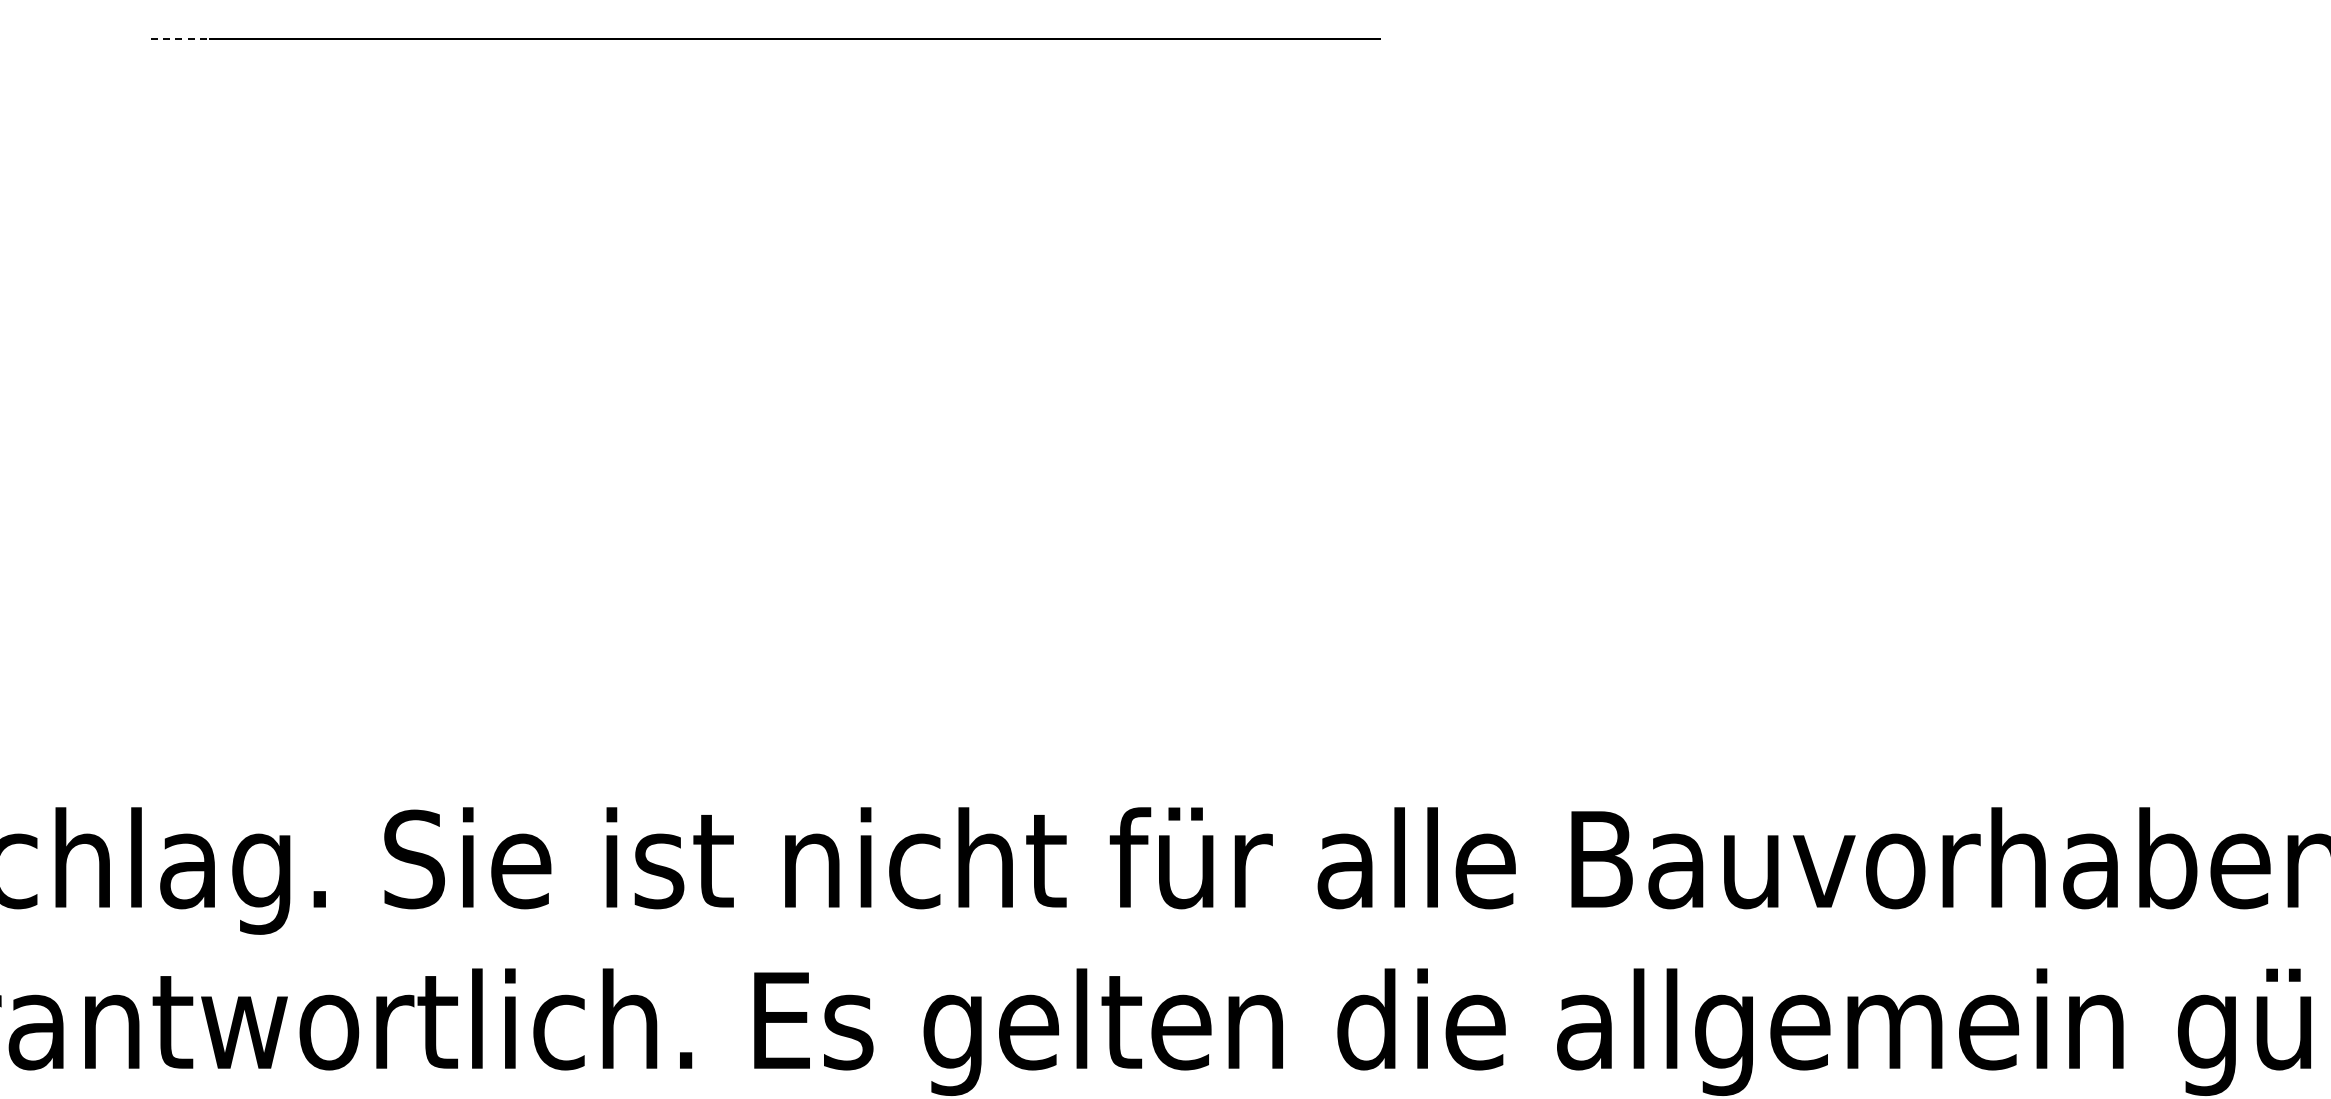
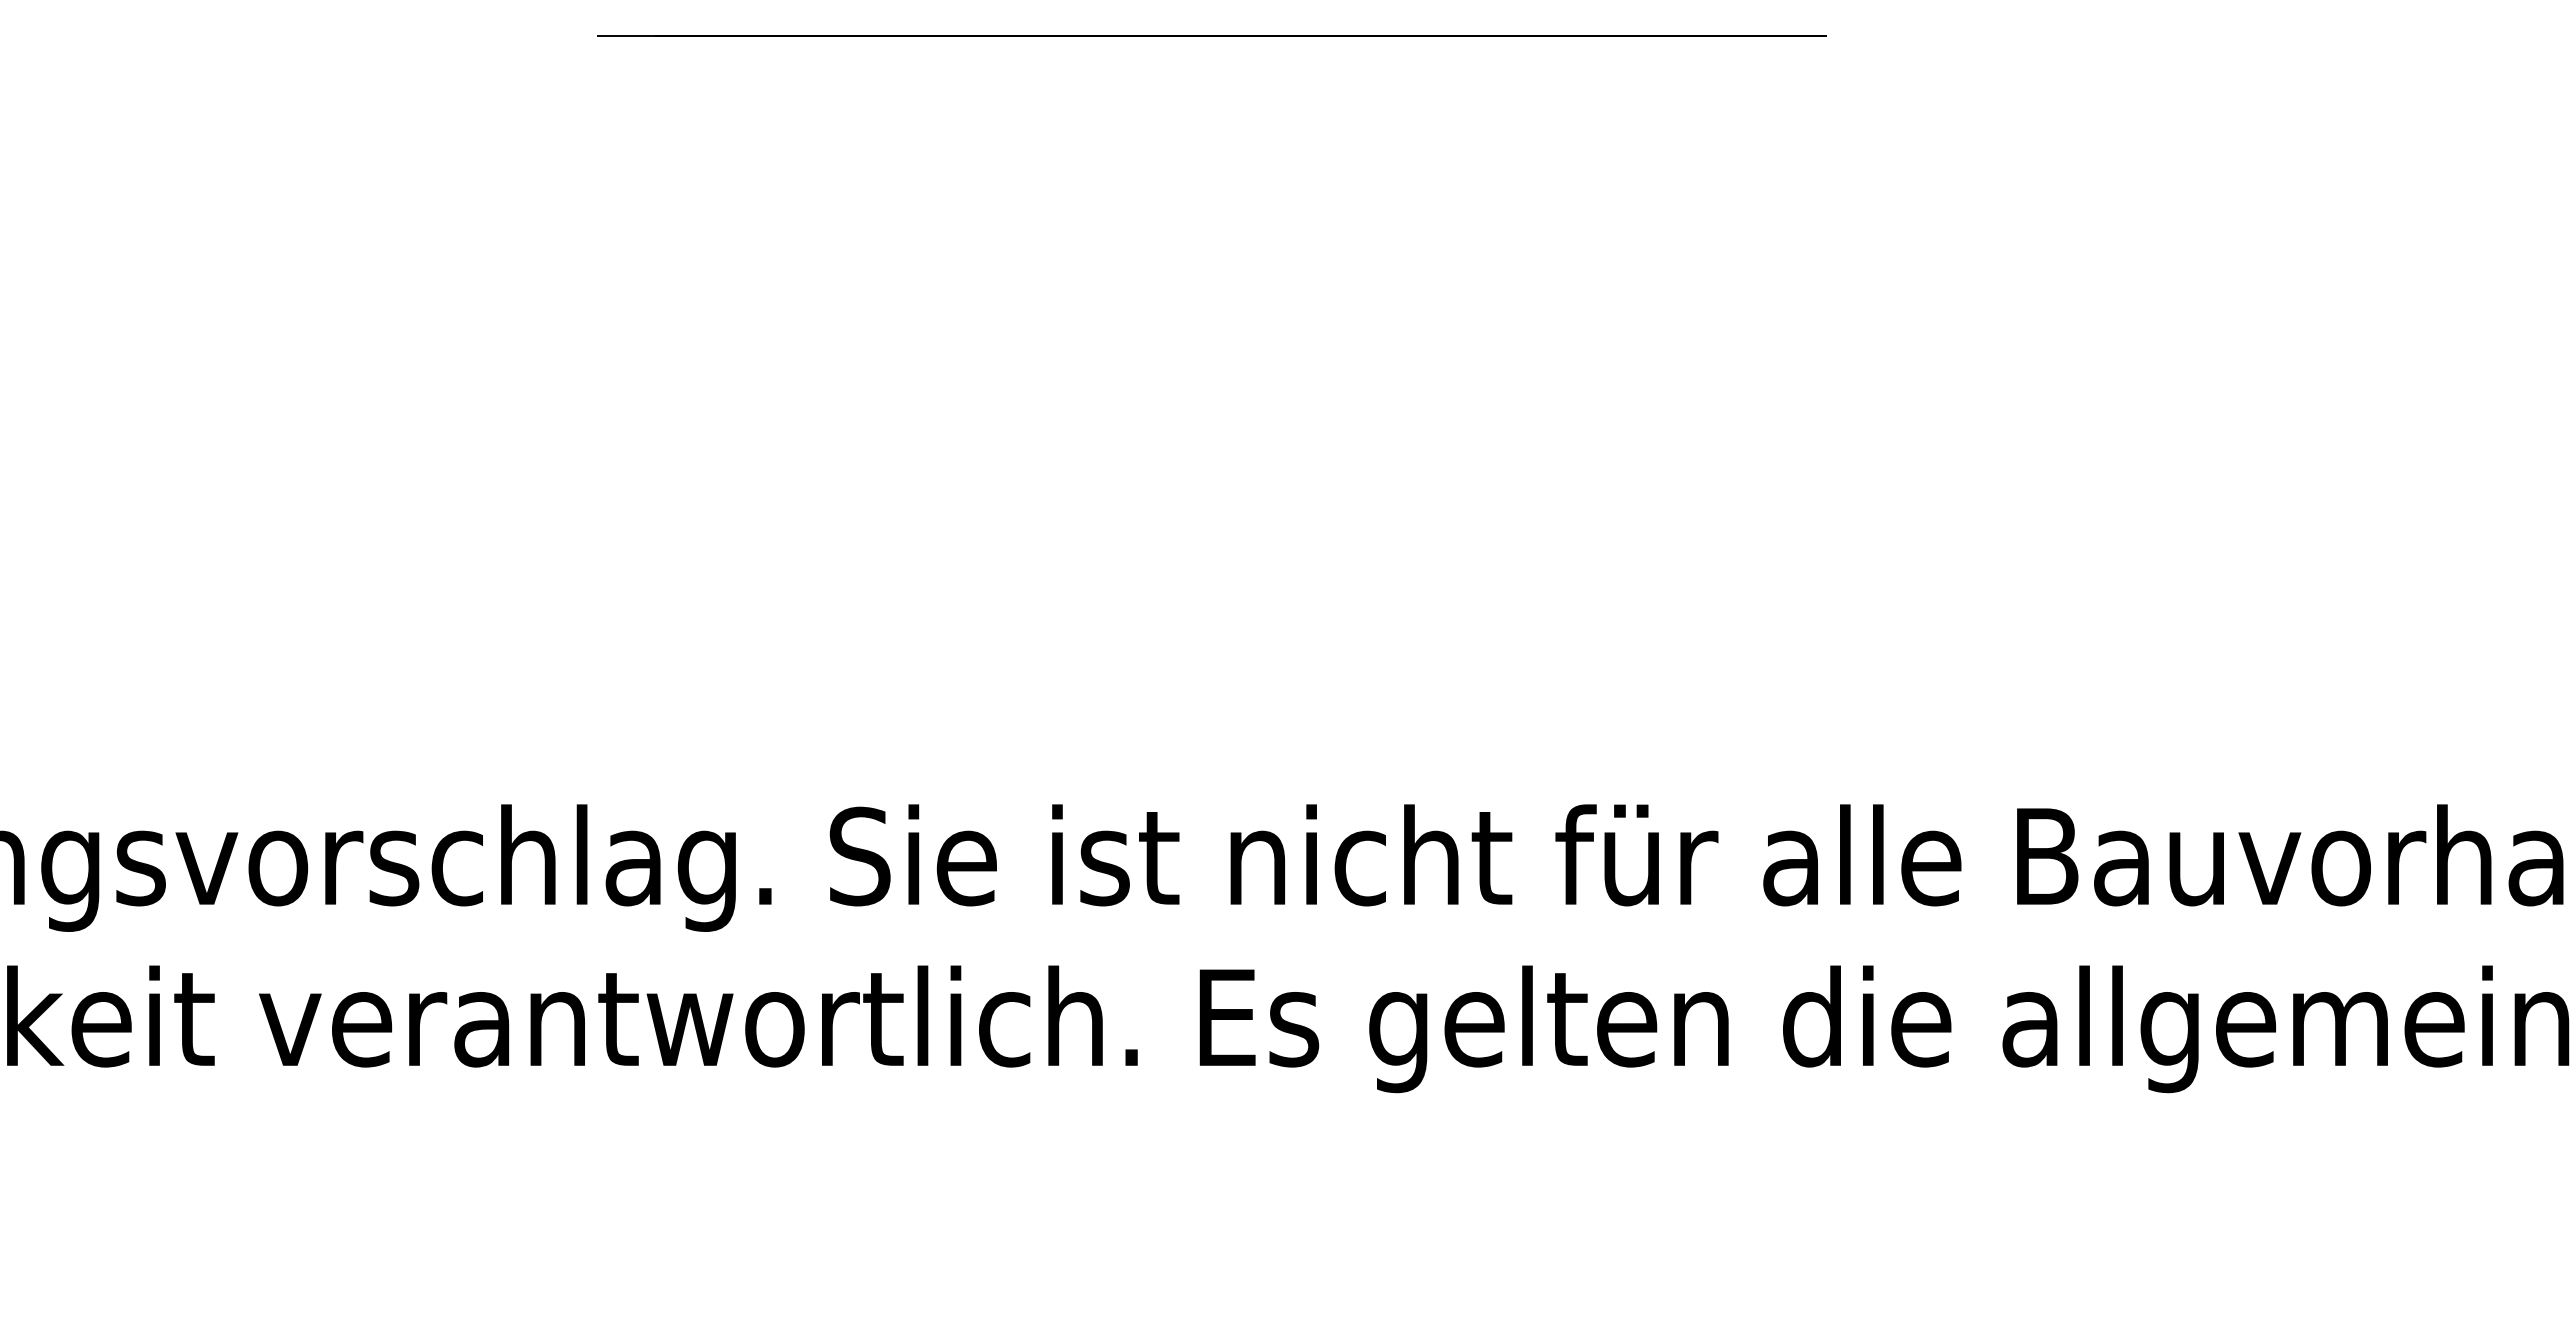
line: (180, 39) -> (626, 36), dashed -> solid

